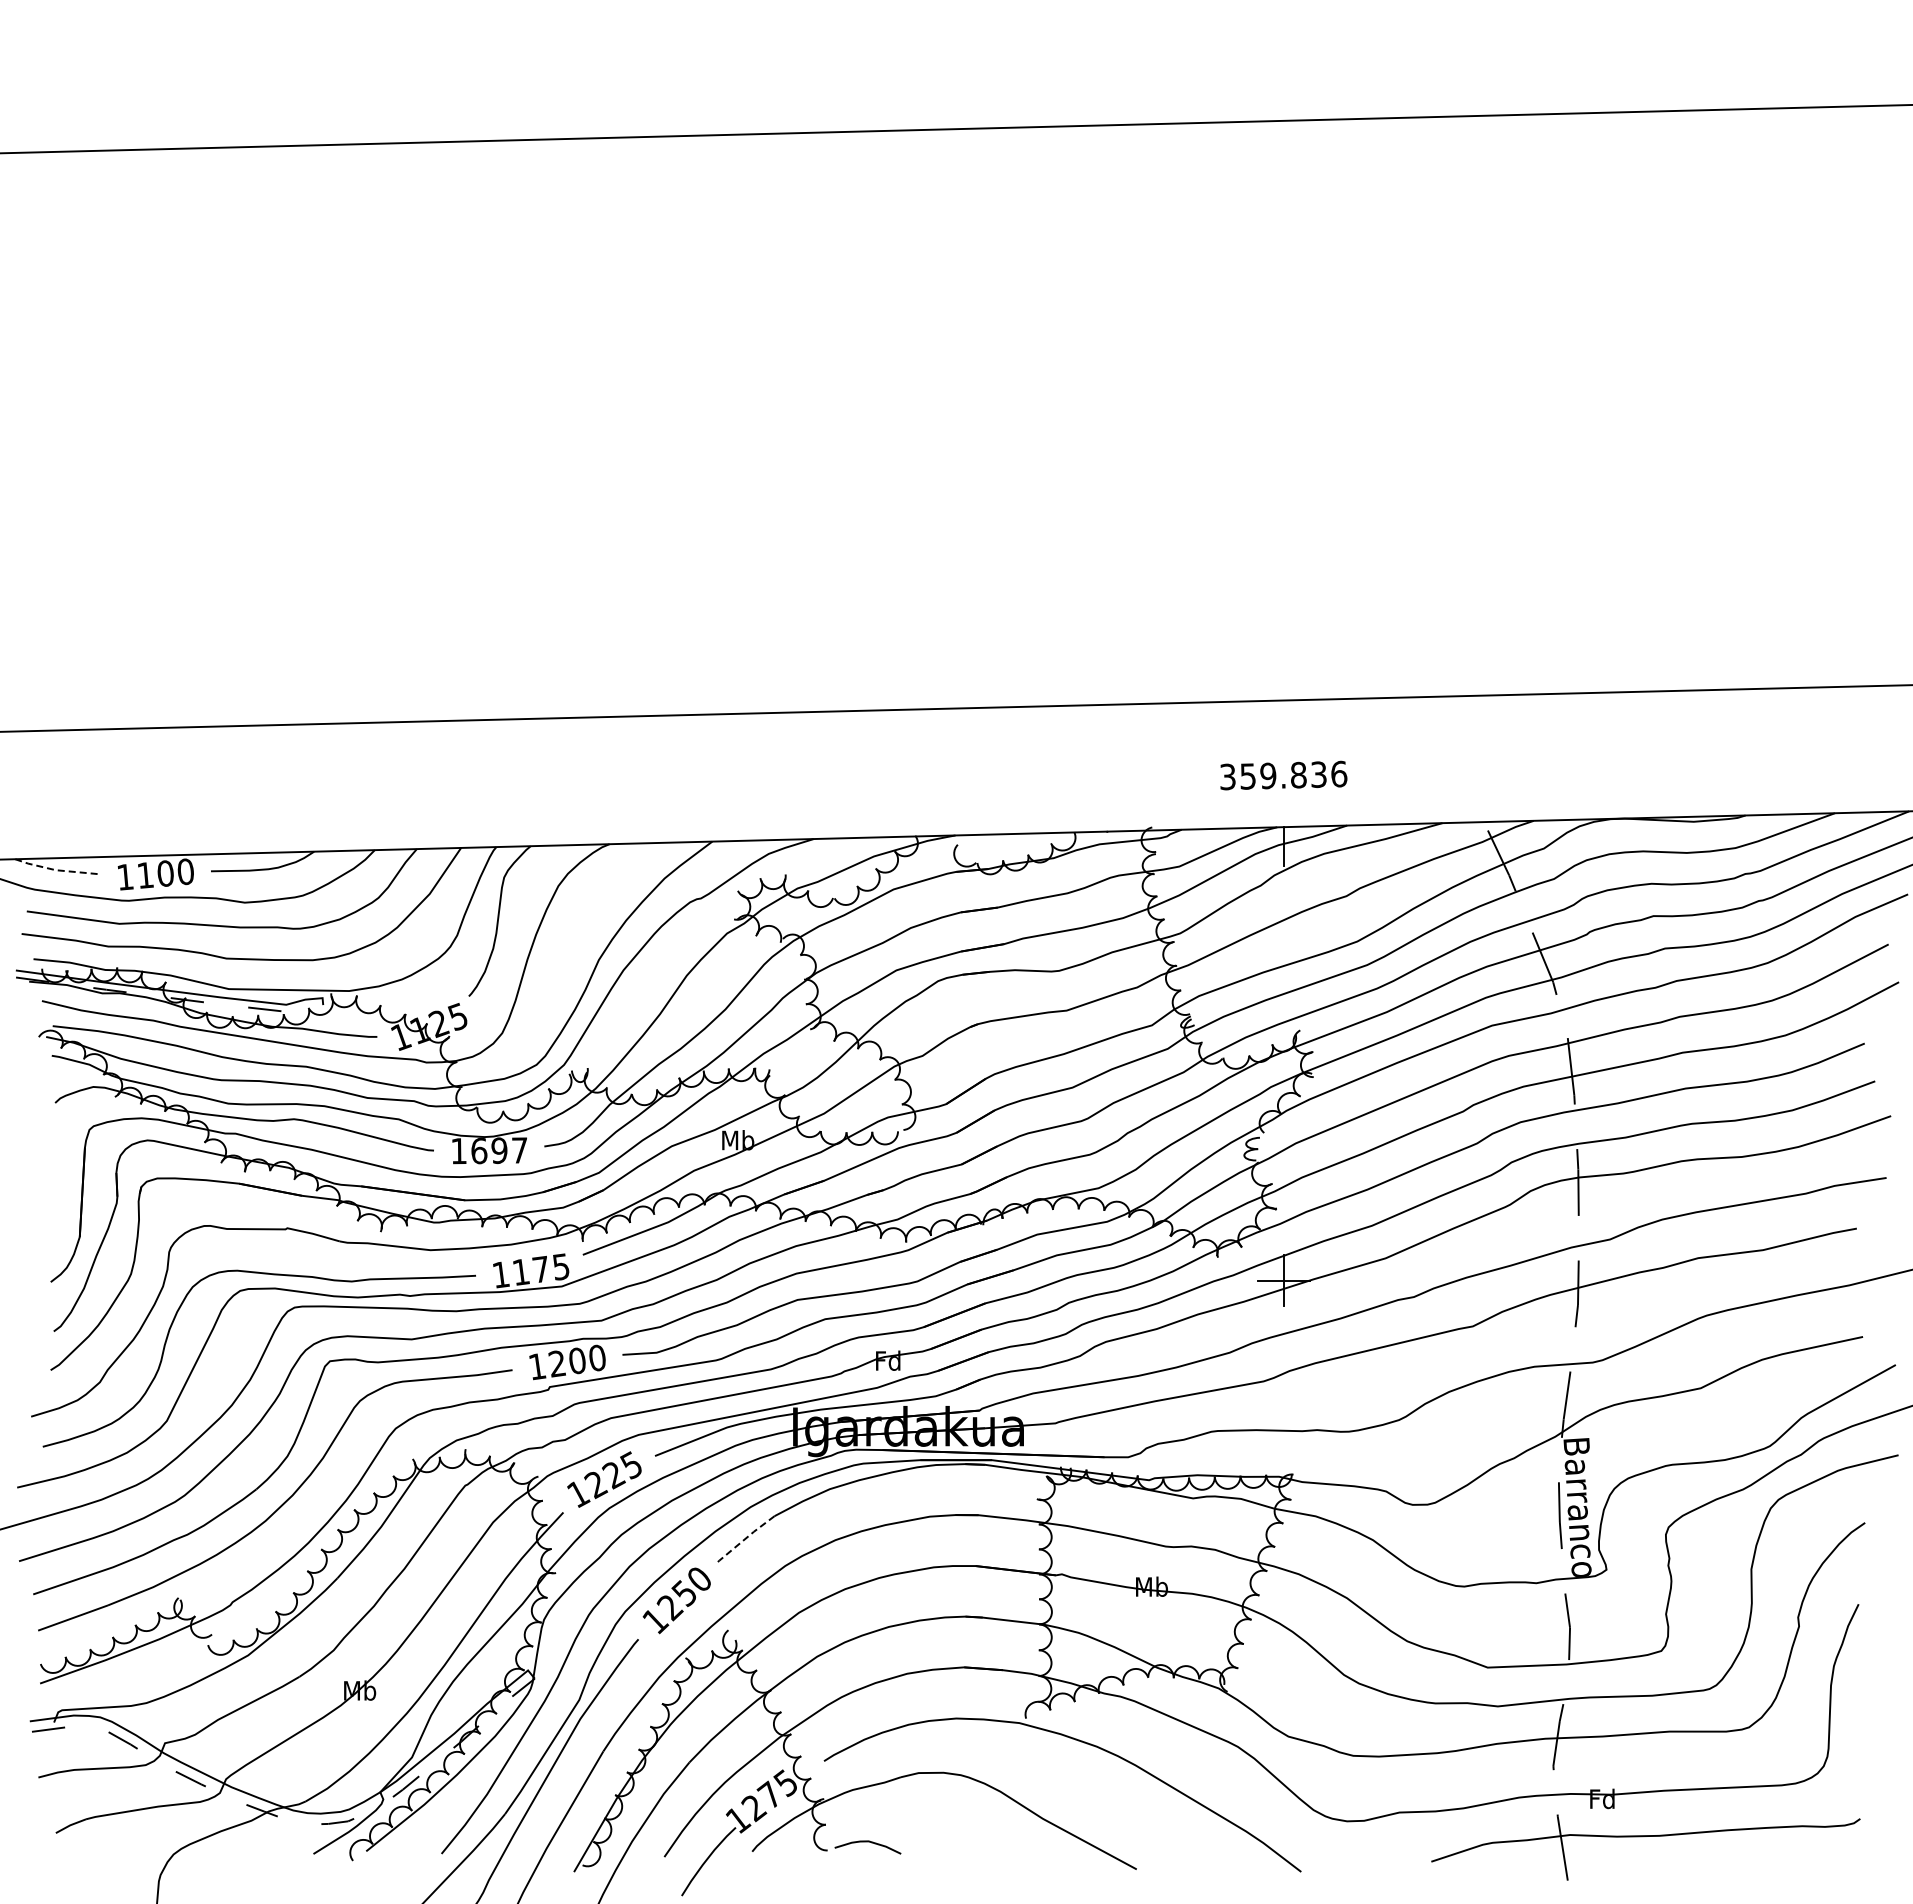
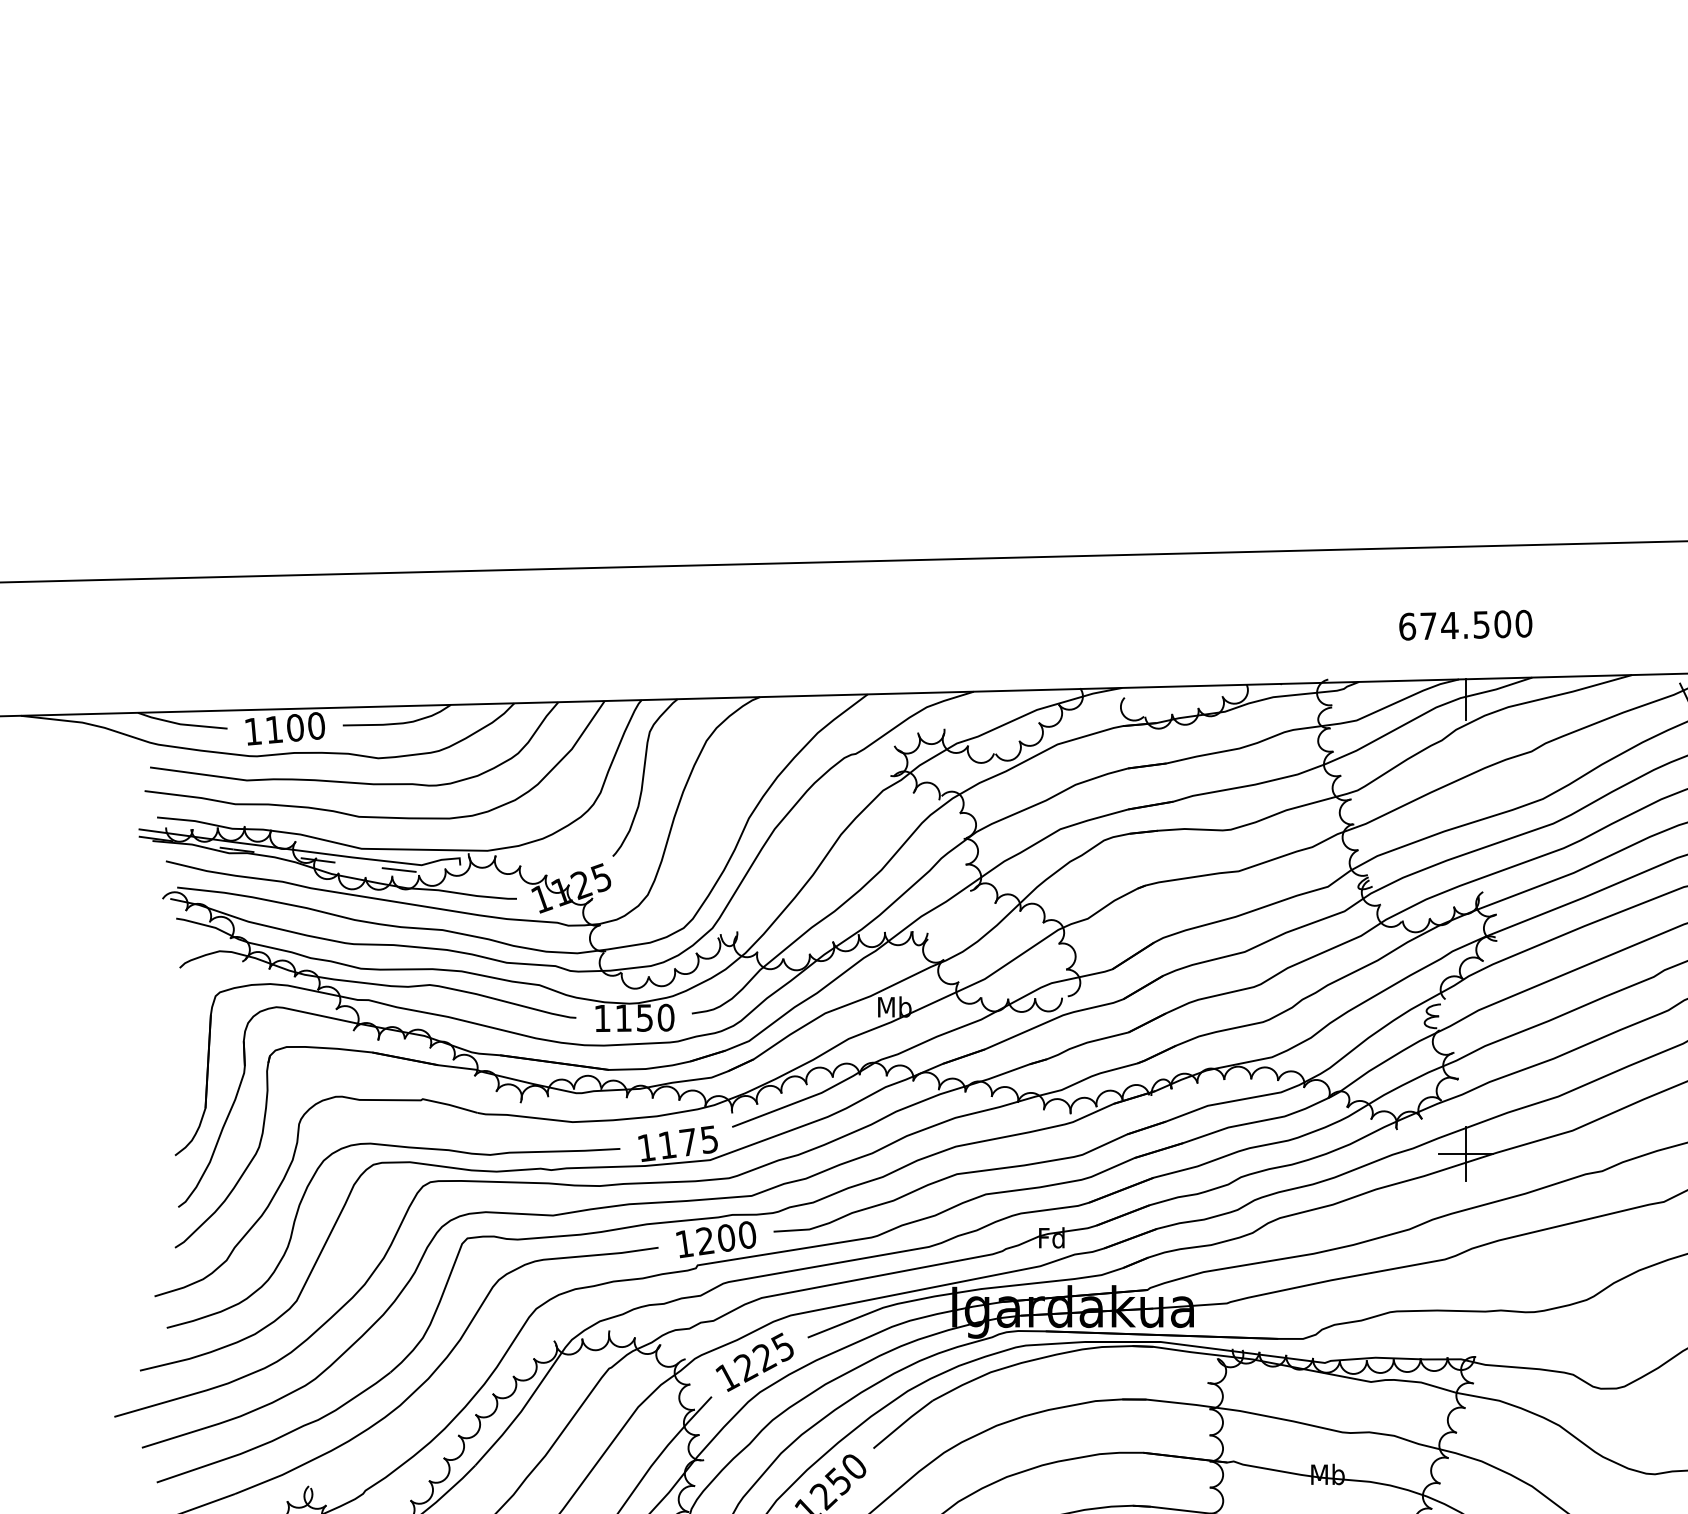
text: (1283, 775) -> (1465, 625), 359.836 -> 674.500
line: (56, 870) -> (181, 724), dashed -> solid
text: (499, 1150) -> (644, 1017), 1697 -> 1150
line: (745, 1538) -> (902, 1423), dashed -> solid

